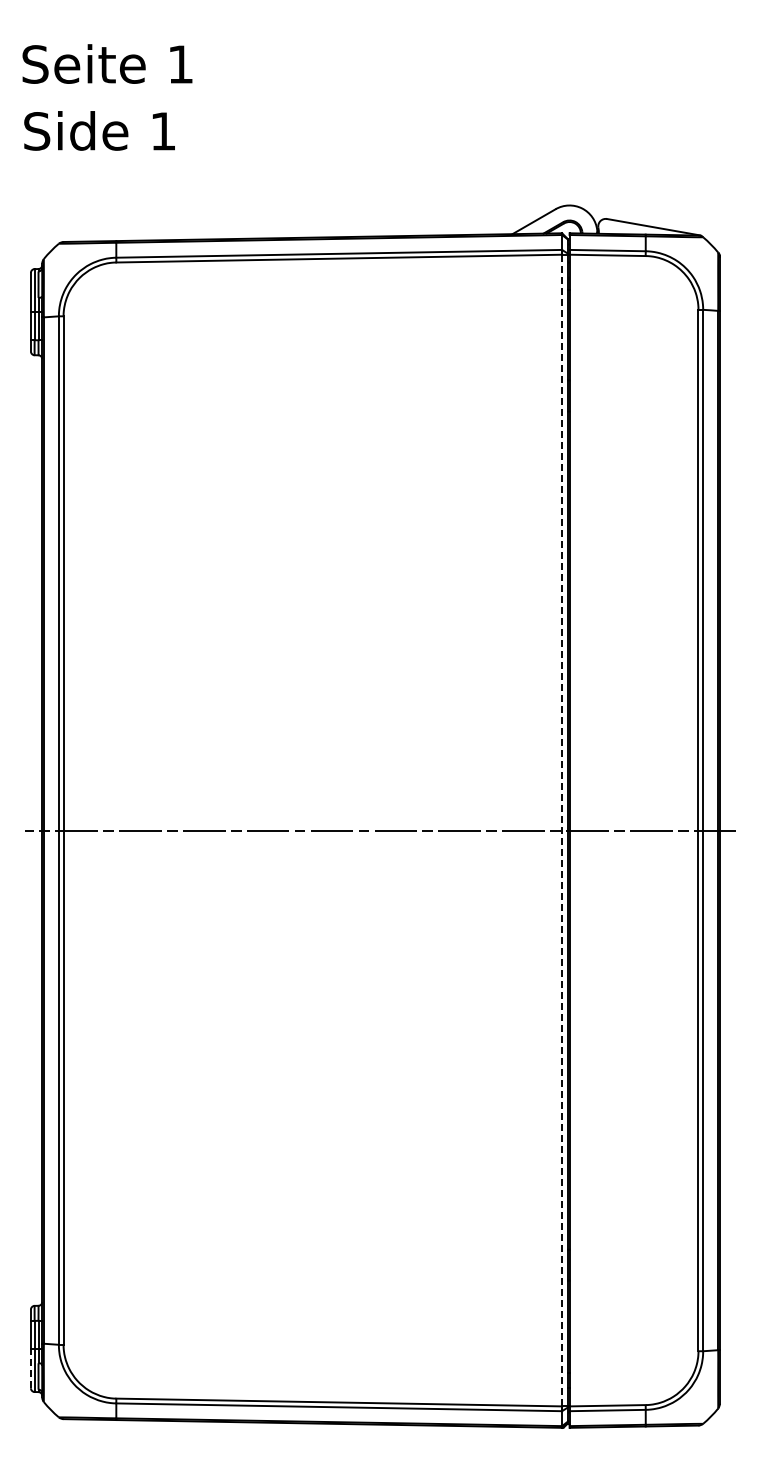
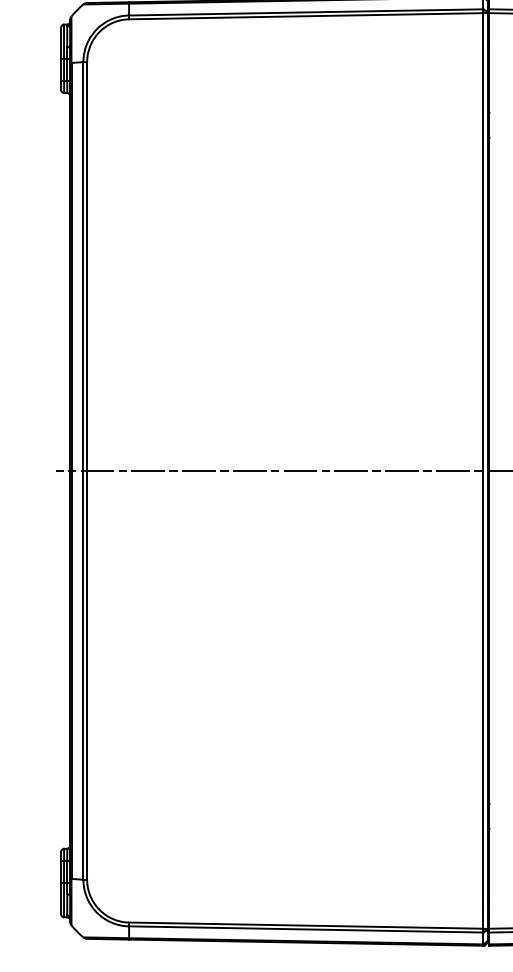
line: (562, 830) -> (483, 470), dashed -> solid
line: (30, 1368) -> (60, 898), dashed -> solid

